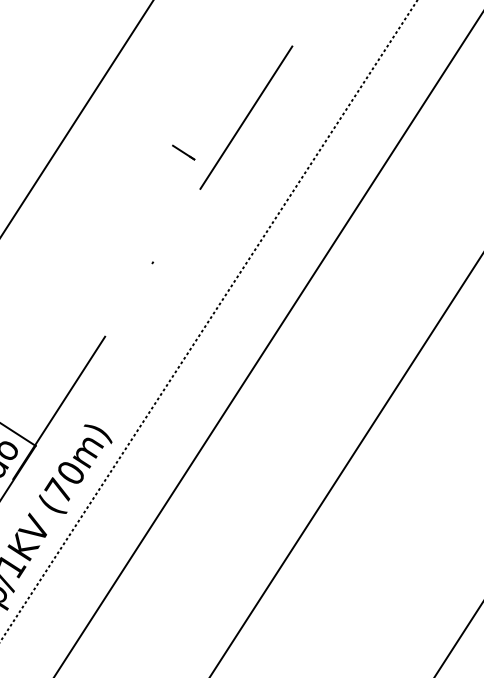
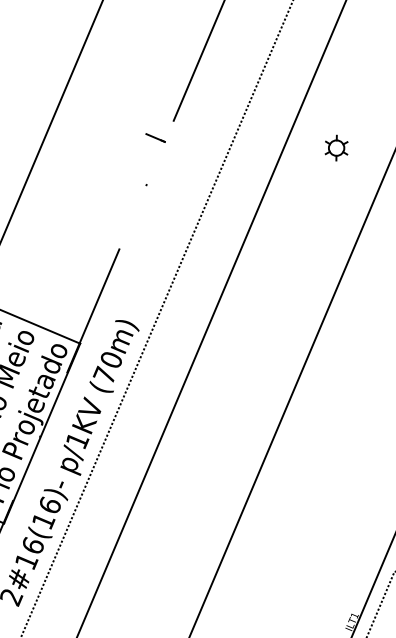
line: (183, 151) -> (155, 137), moved
part: (397, 257) -> (336, 147), added

